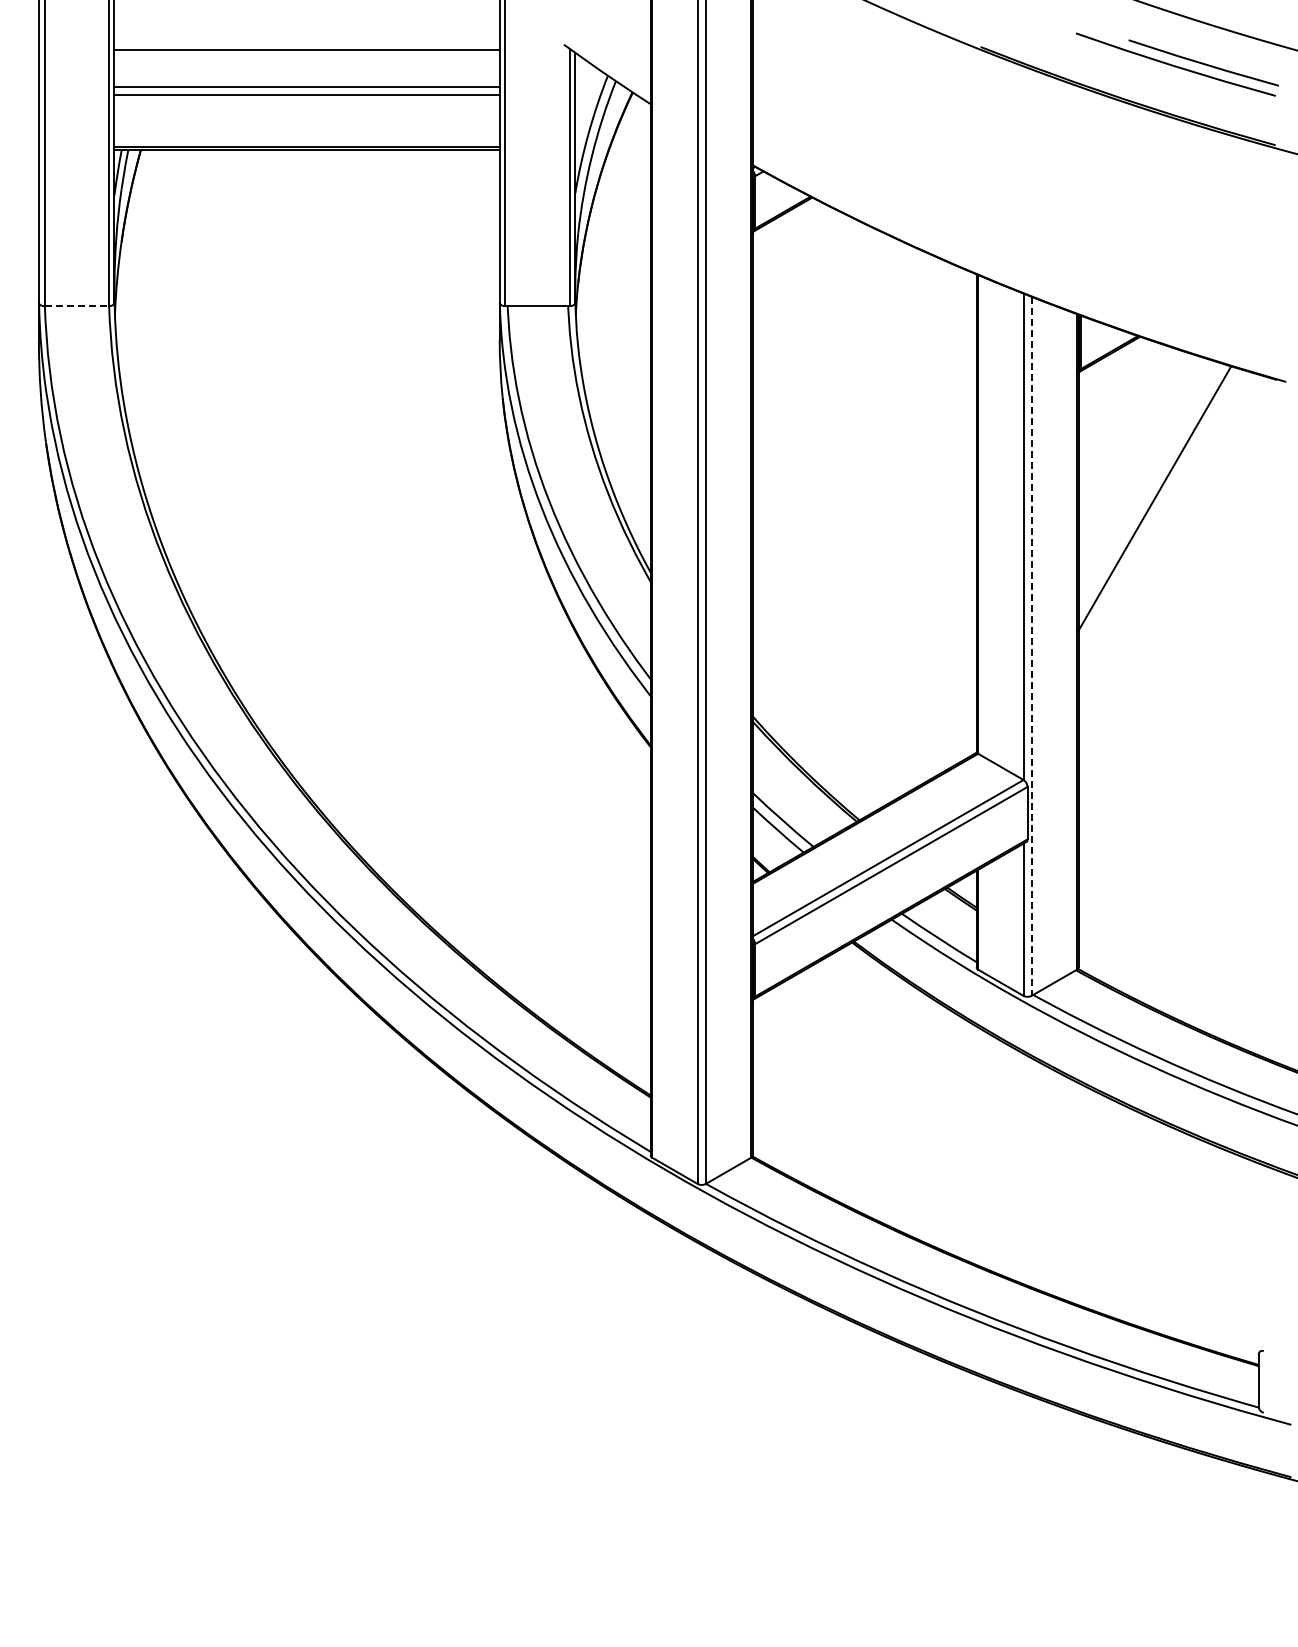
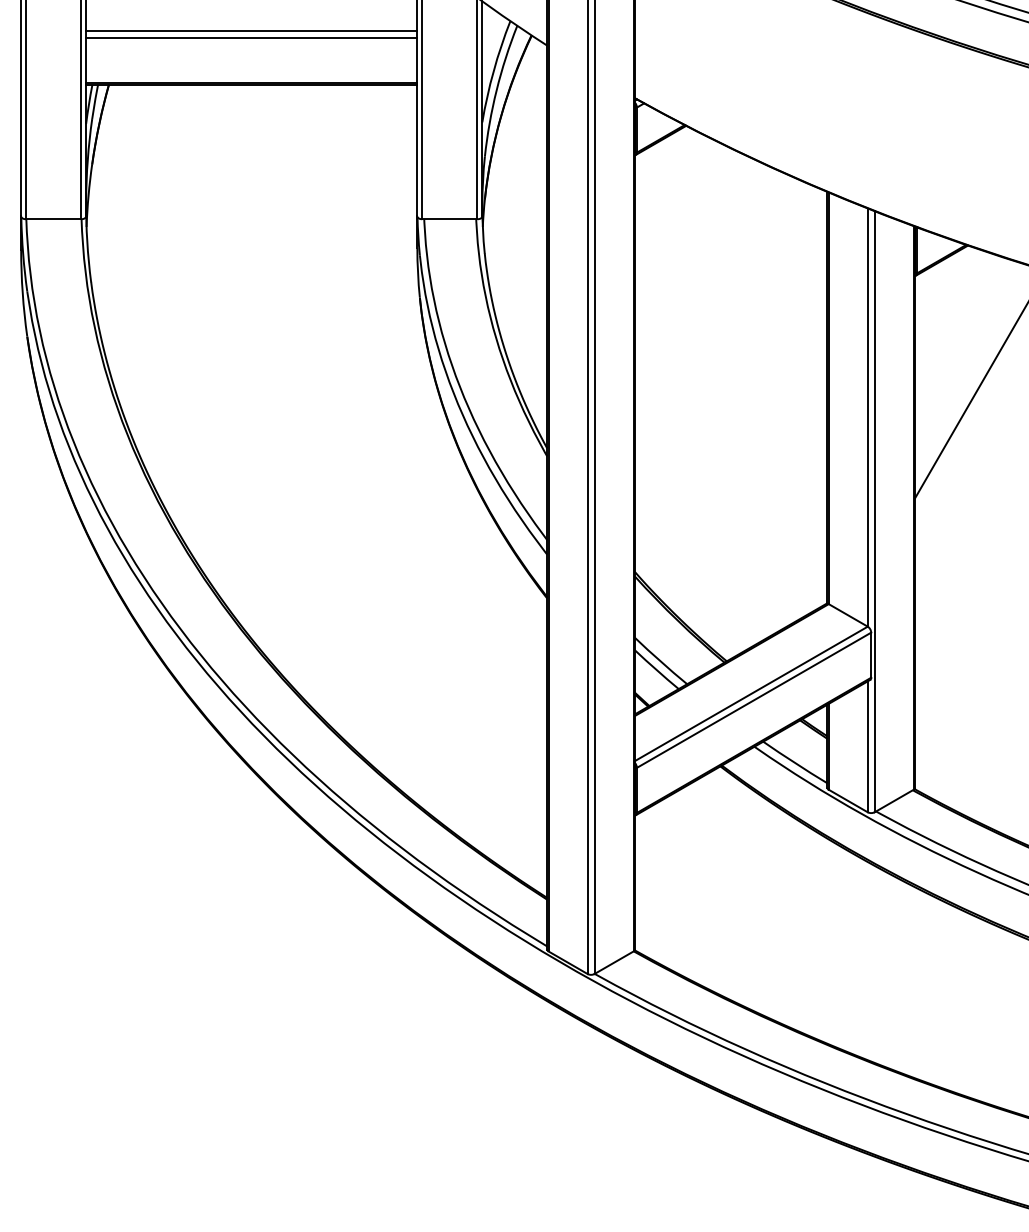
line: (77, 306) -> (54, 219), dashed -> solid
line: (1031, 646) -> (874, 511), dashed -> solid

